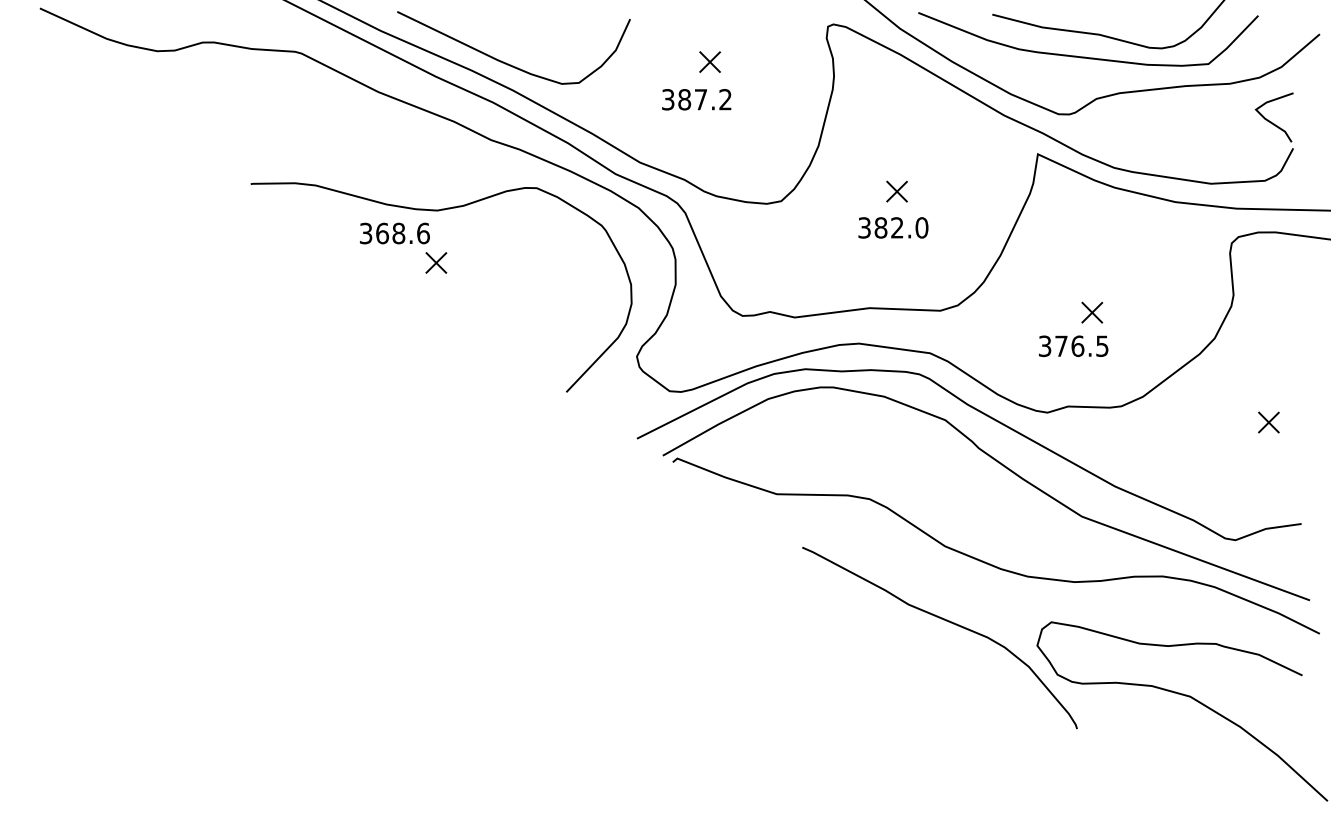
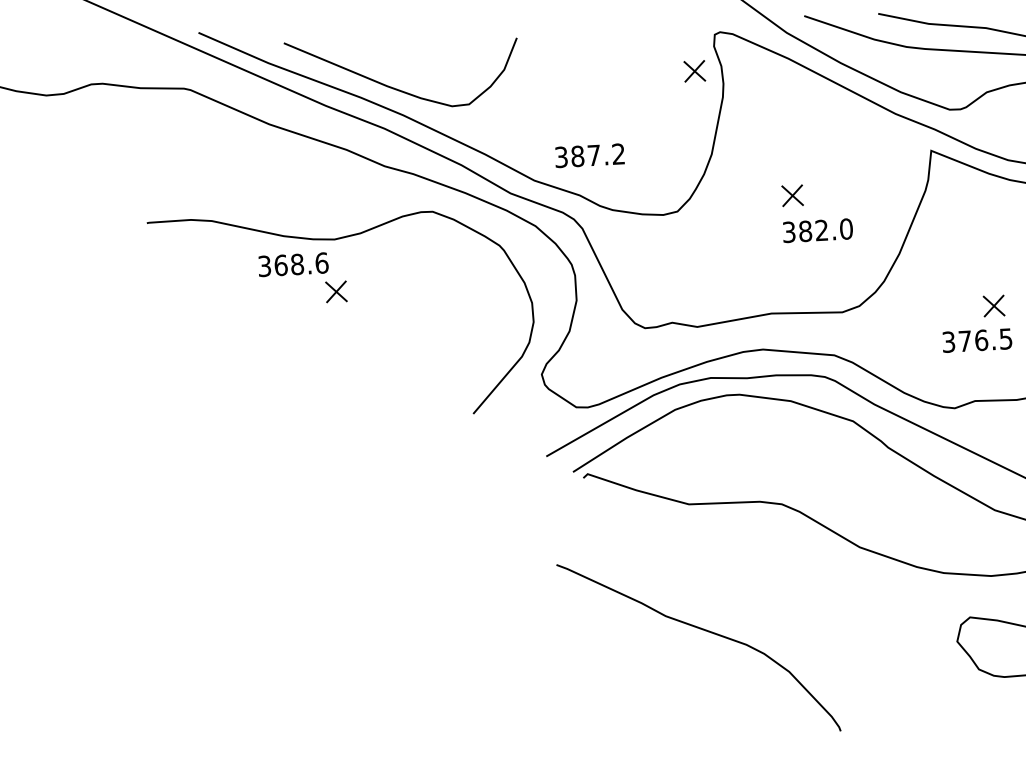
part: (709, 61) -> (694, 70), moved
text: (696, 99) -> (589, 155), moved
text: (893, 227) -> (817, 230), moved
curve: (943, 620) -> (701, 630), moved

